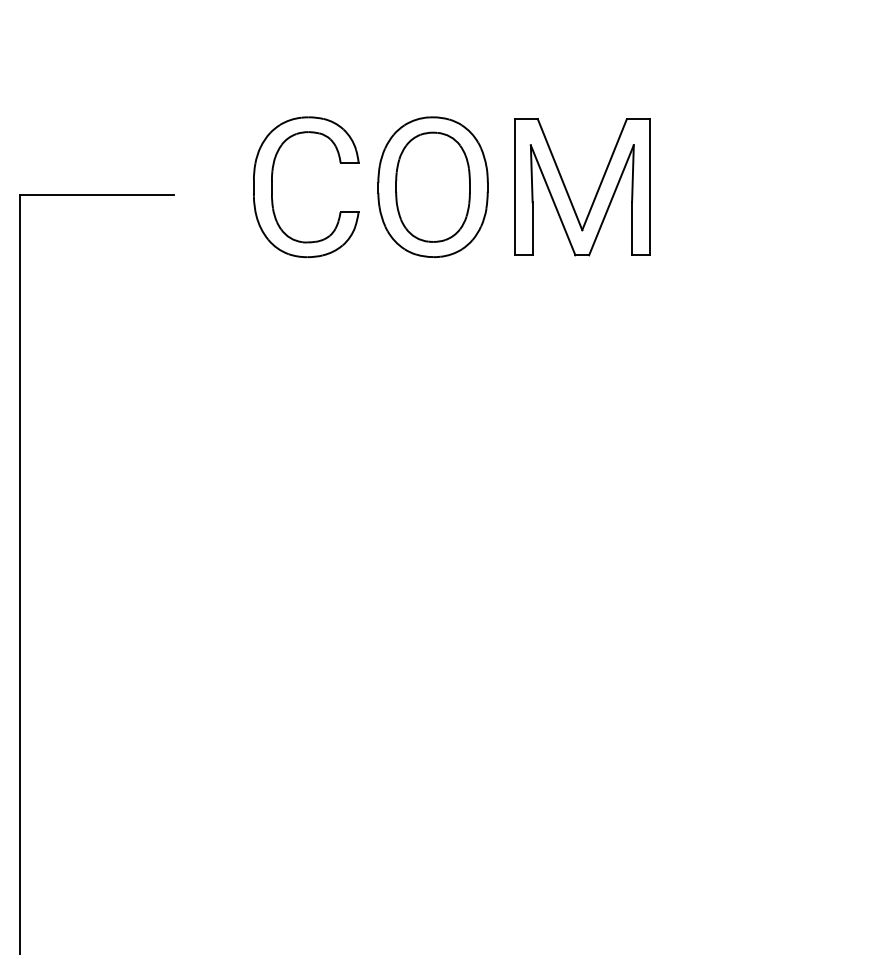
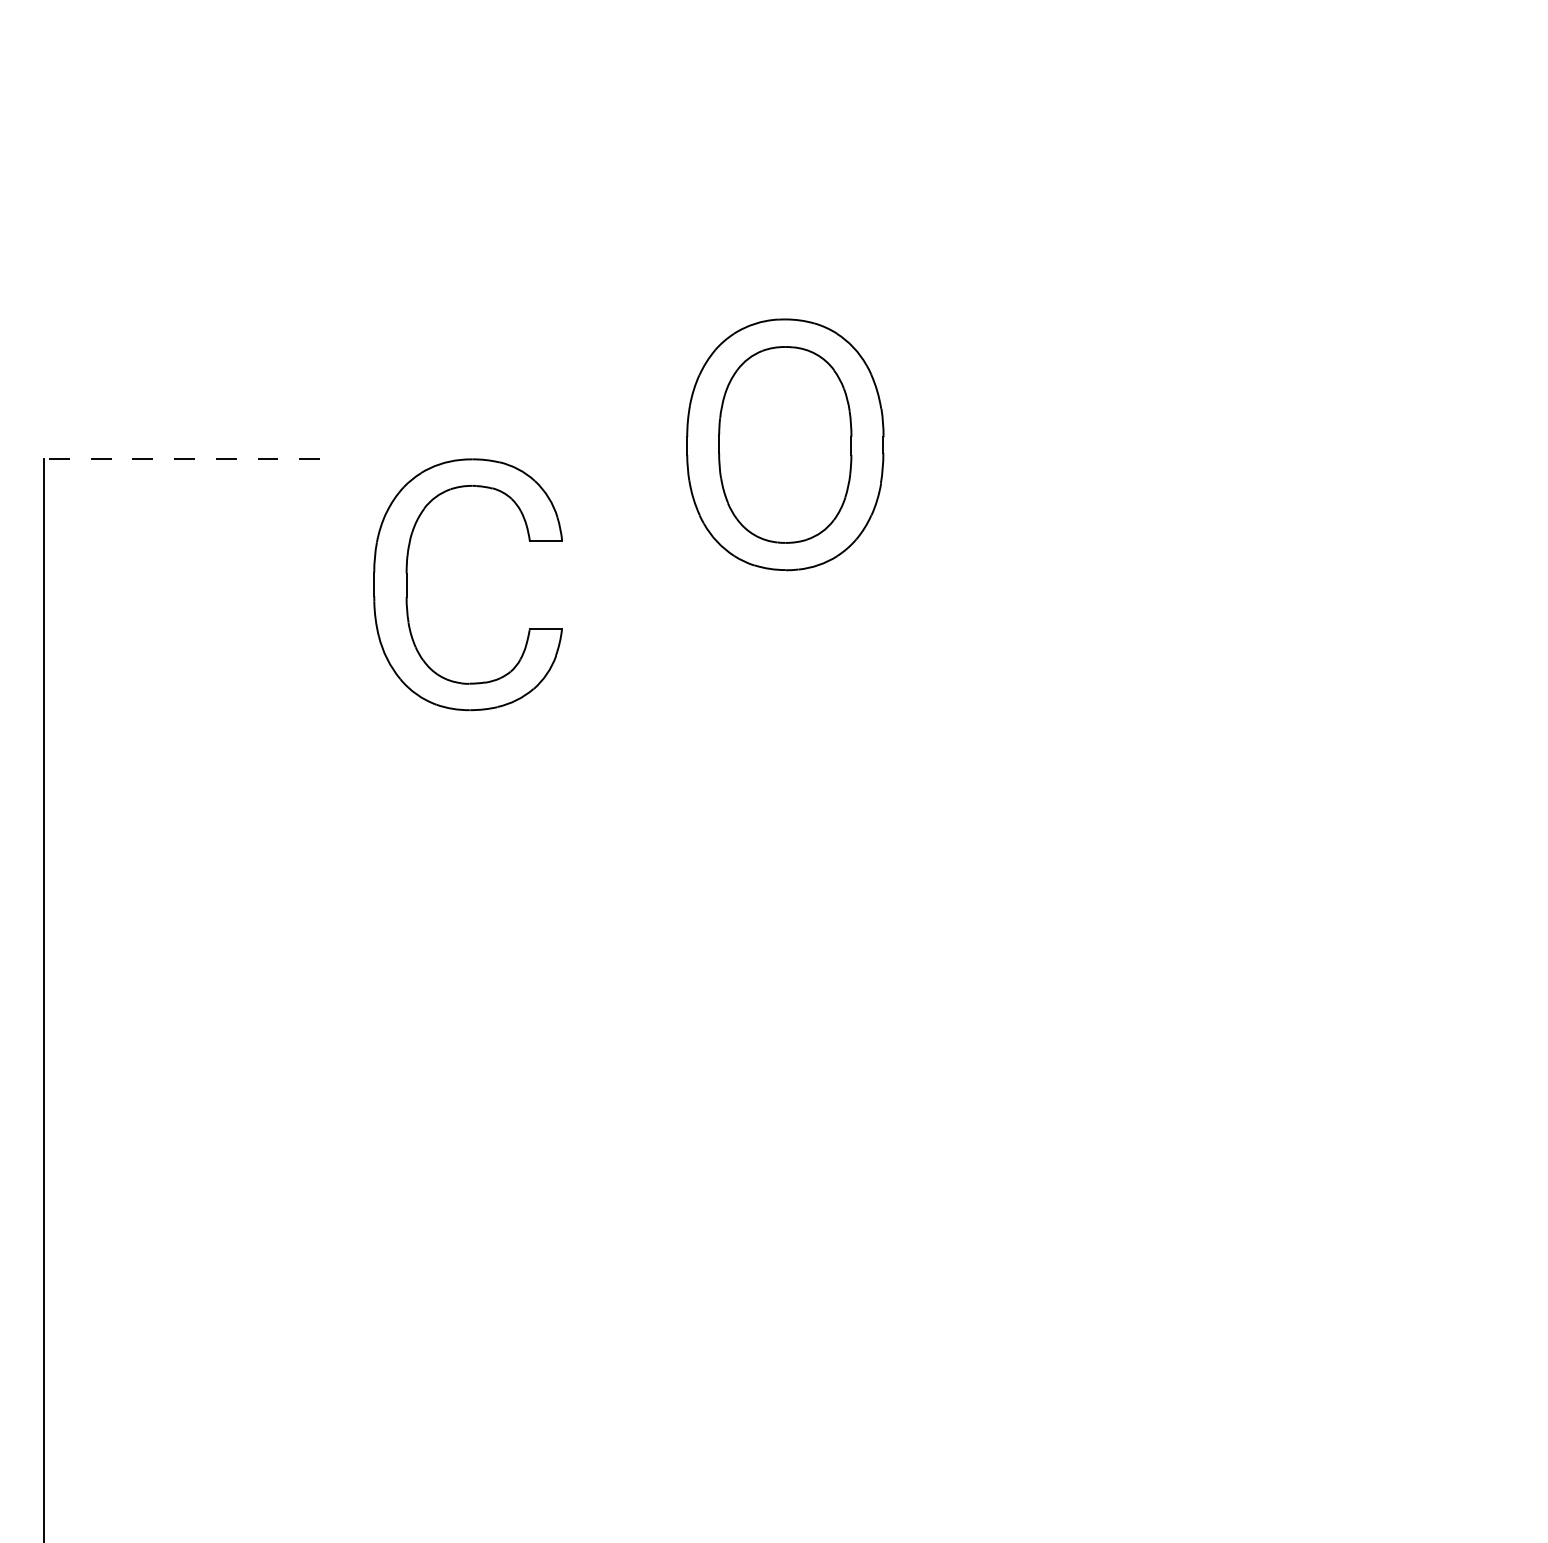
part: (272, 187) -> (407, 585), moved
part: (596, 191) -> (1078, 452), removed
line: (96, 194) -> (181, 457), solid -> dashed

